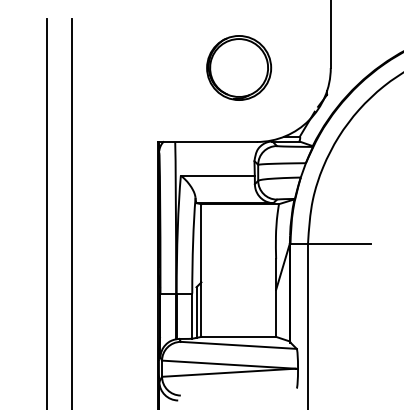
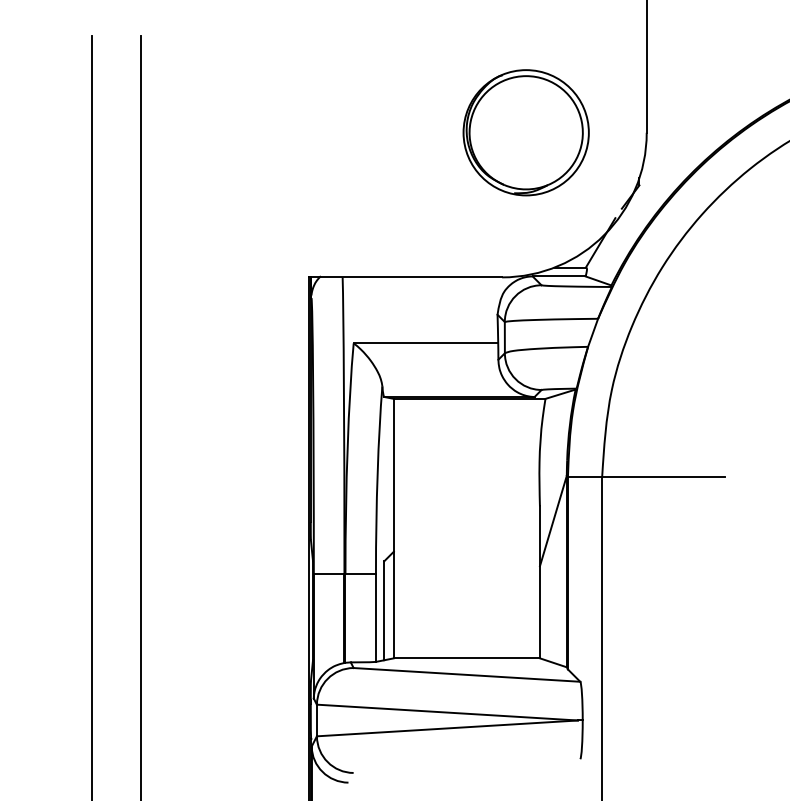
part: (239, 67) -> (526, 131), moved

